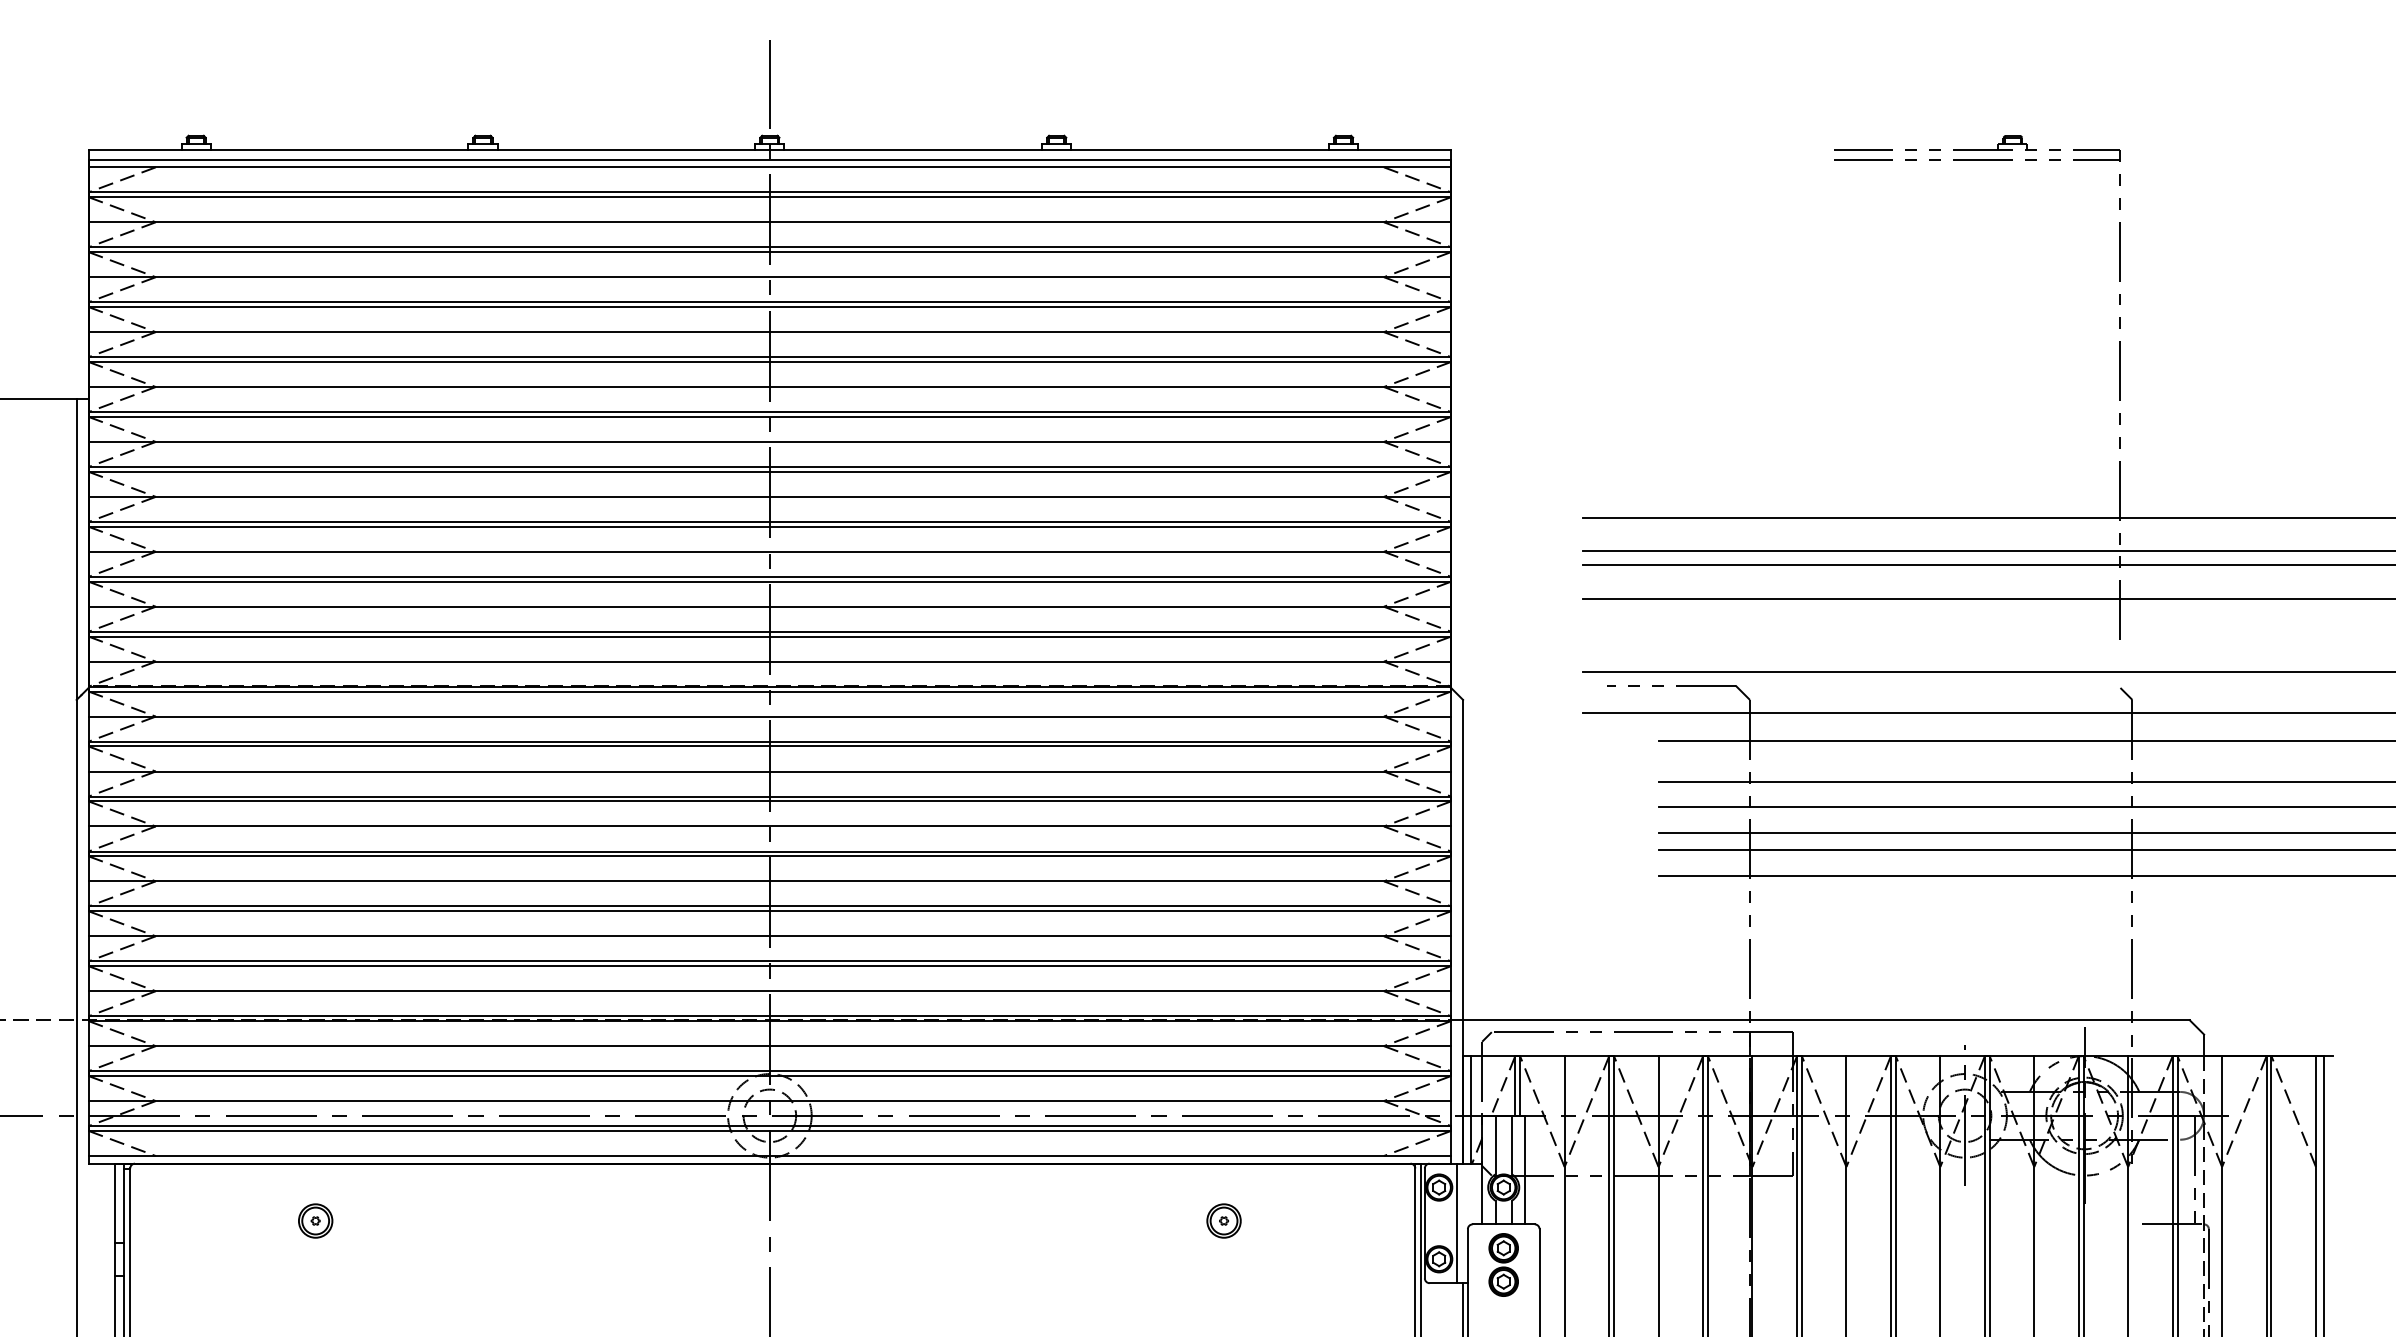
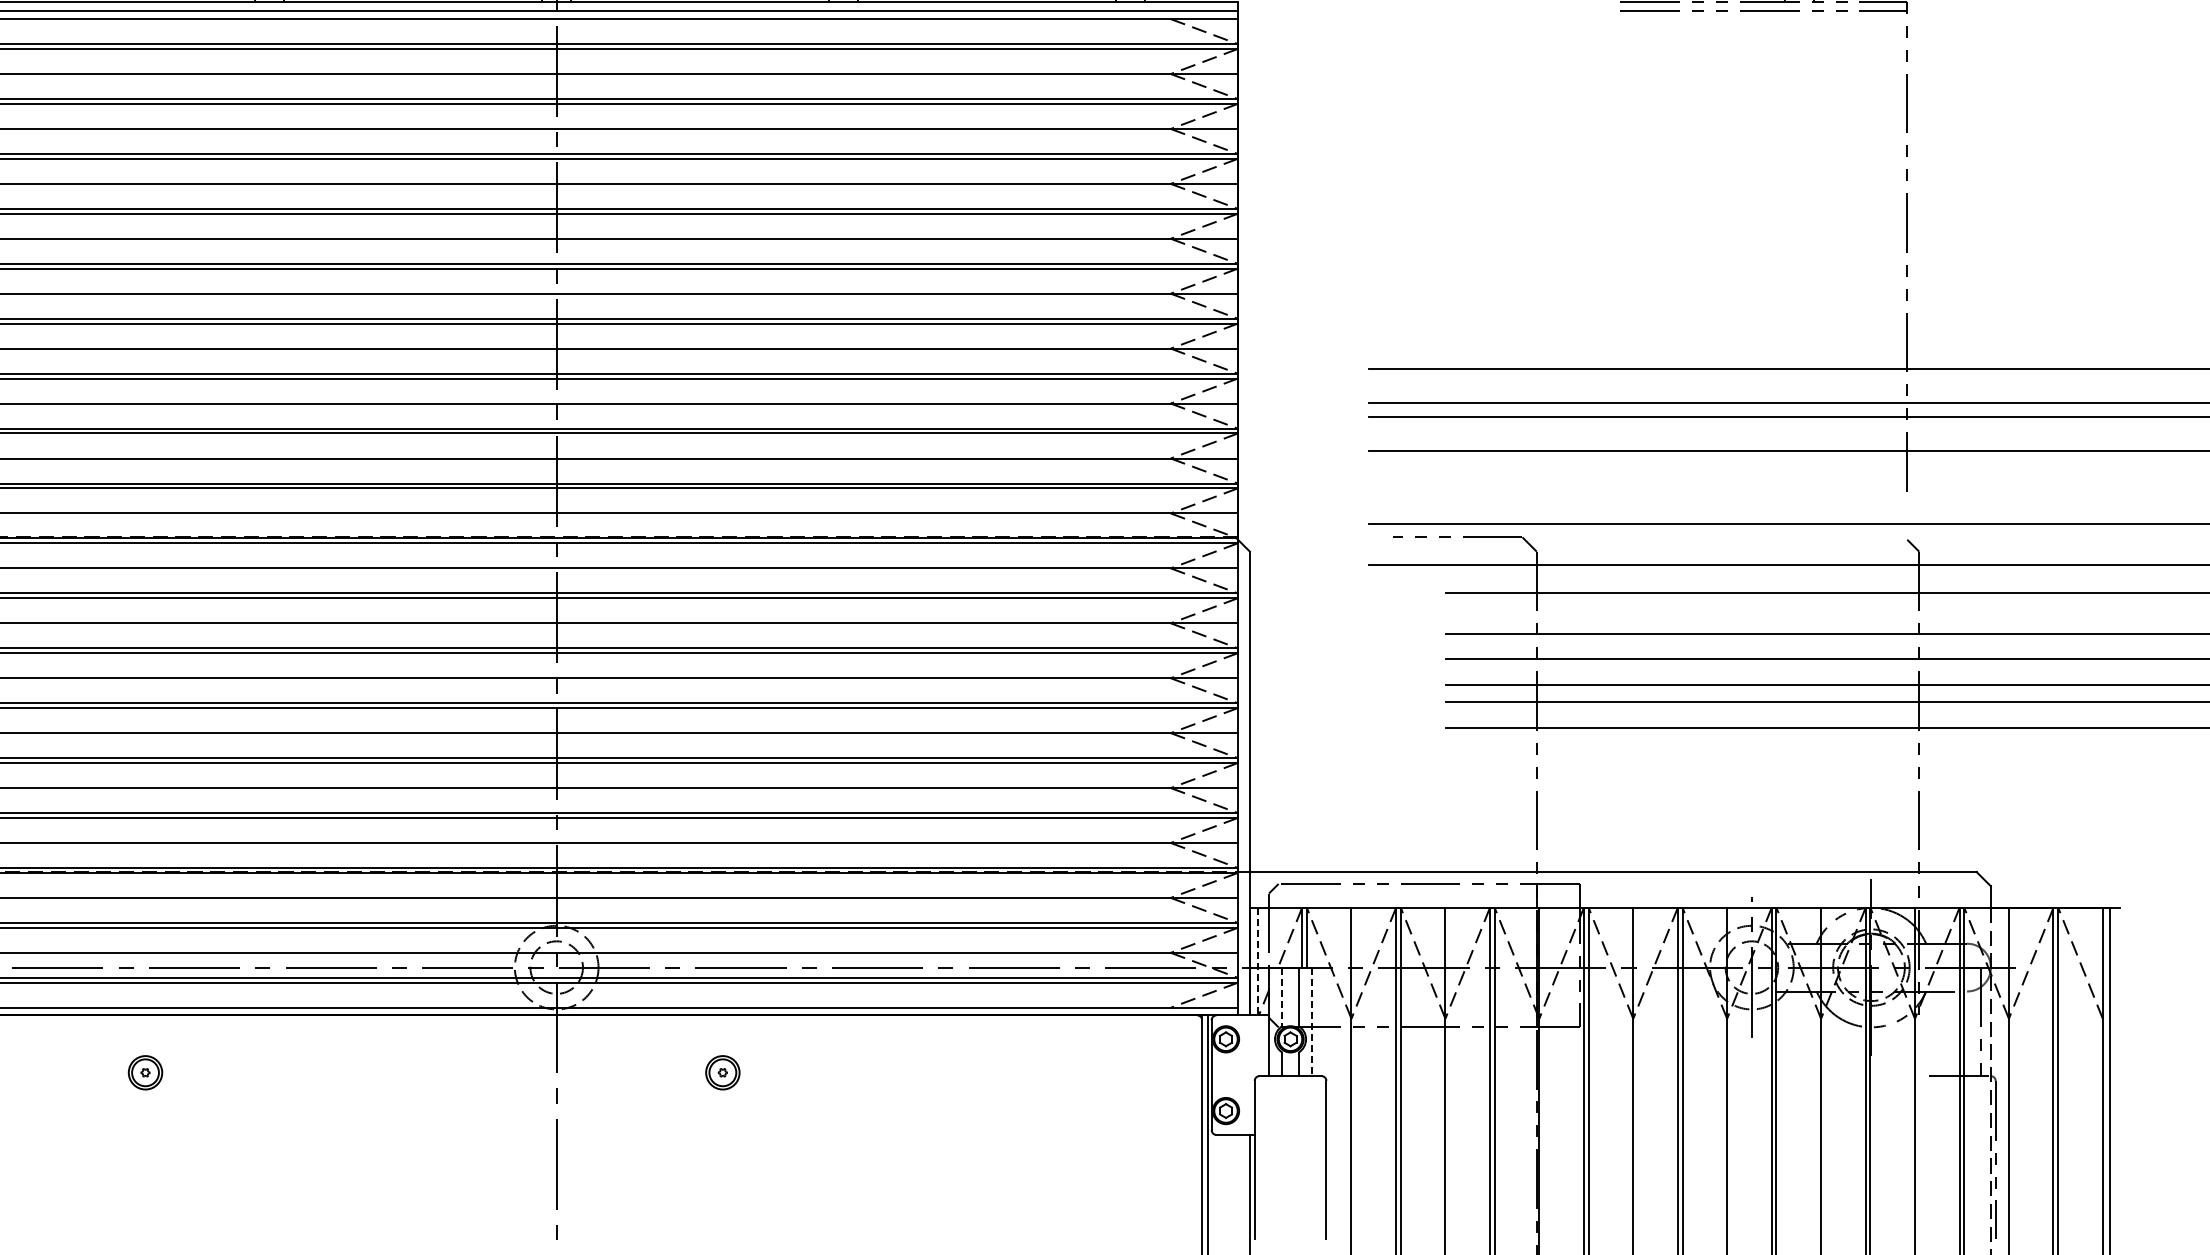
line: (1470, 1109) -> (1257, 961), solid -> dashed
line: (1495, 1145) -> (1282, 997), solid -> dashed
line: (1525, 1170) -> (1312, 1022), solid -> dashed
part: (315, 1220) -> (145, 1072), moved
part: (1223, 1220) -> (722, 1072), moved
line: (1457, 1223) -> (1244, 1075), removed
part: (1503, 1264) -> (1290, 1116), removed

